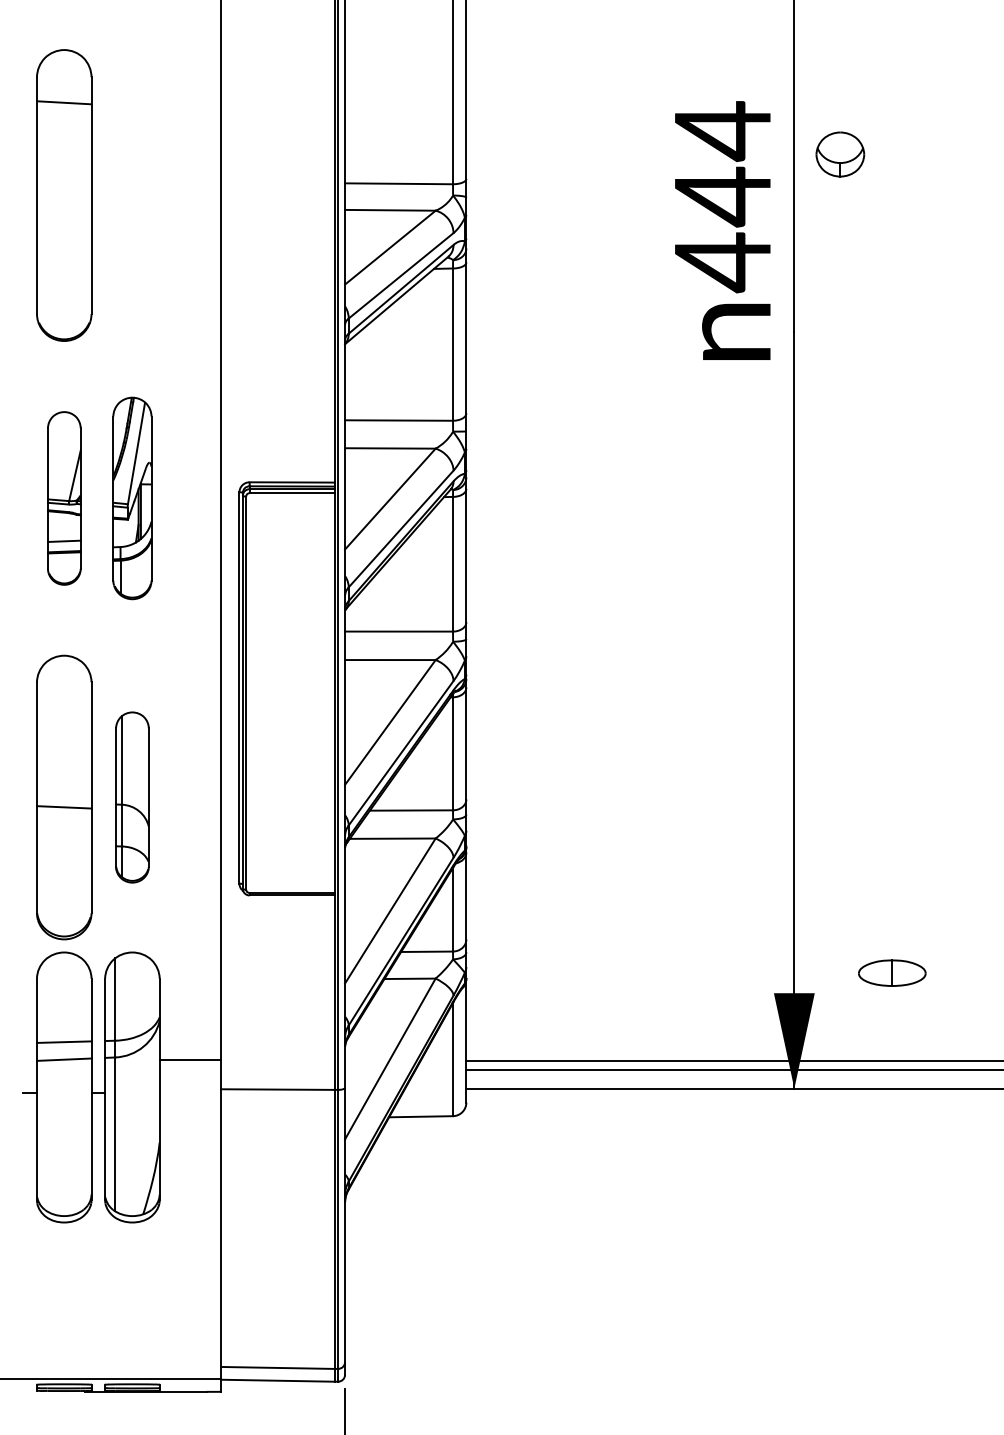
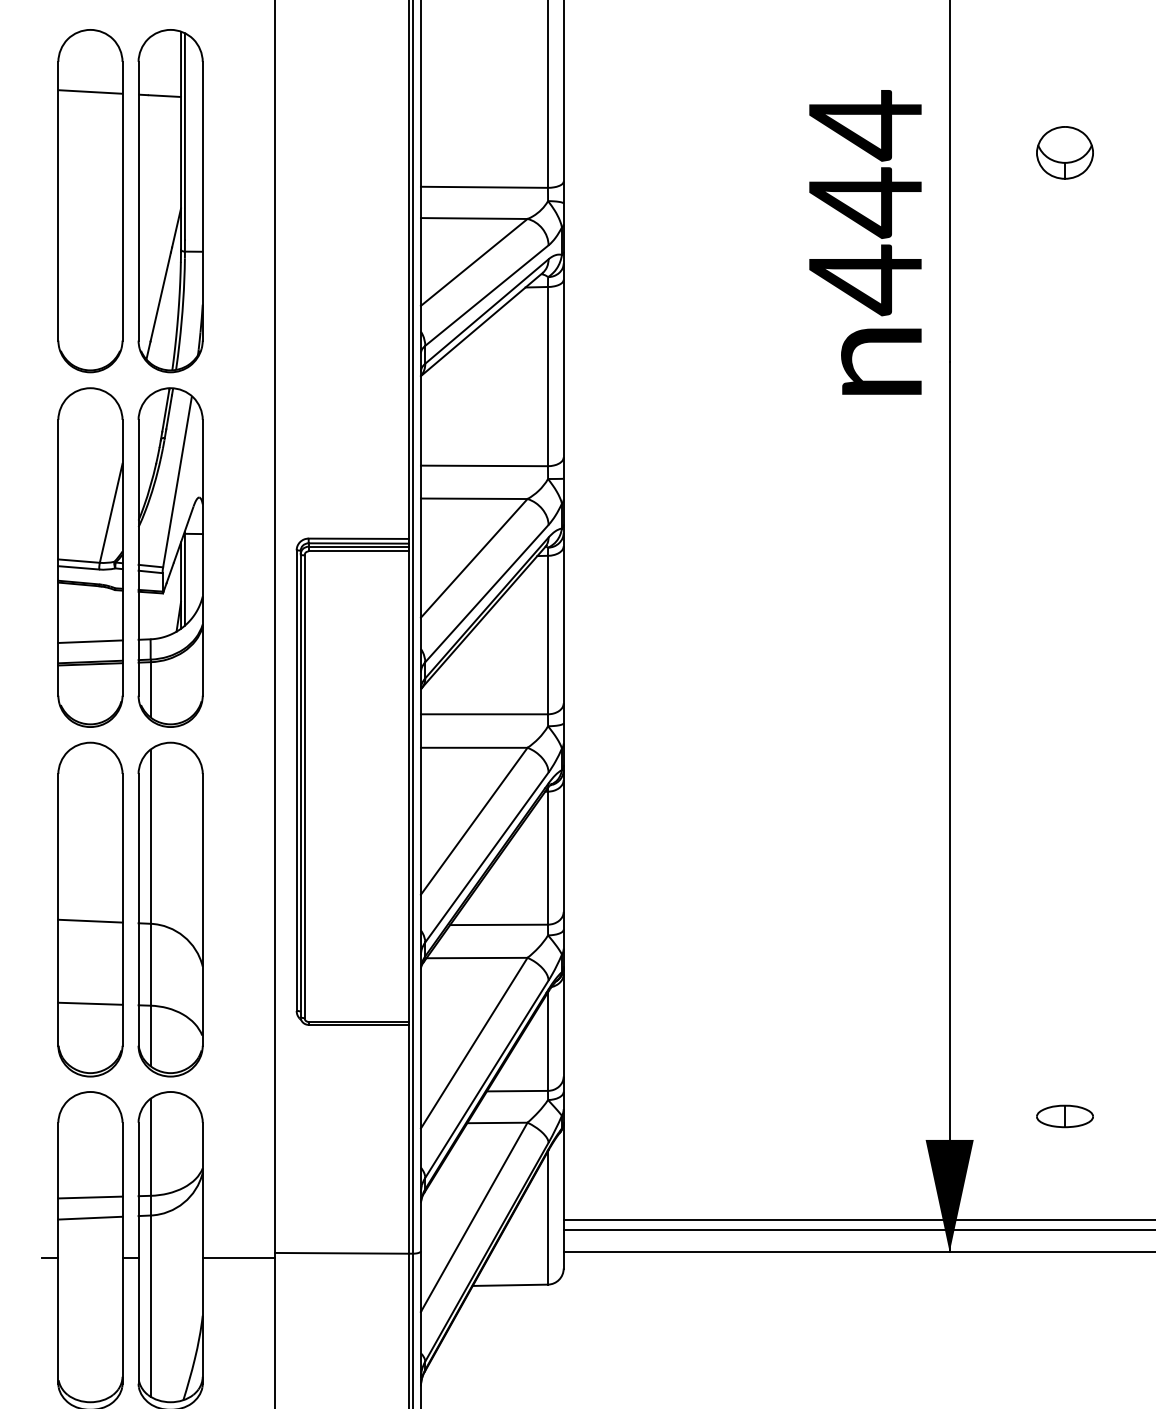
part: (840, 154) -> (1065, 152), moved
part: (132, 195) -> (170, 201), added
part: (64, 498) -> (90, 557), size x1.67
part: (132, 498) -> (170, 557), size x1.43
part: (132, 797) -> (170, 909), size x1.67
line: (64, 877) -> (90, 1003), added
part: (892, 973) -> (1065, 1116), size x0.71
line: (190, 1060) -> (239, 1257), moved

